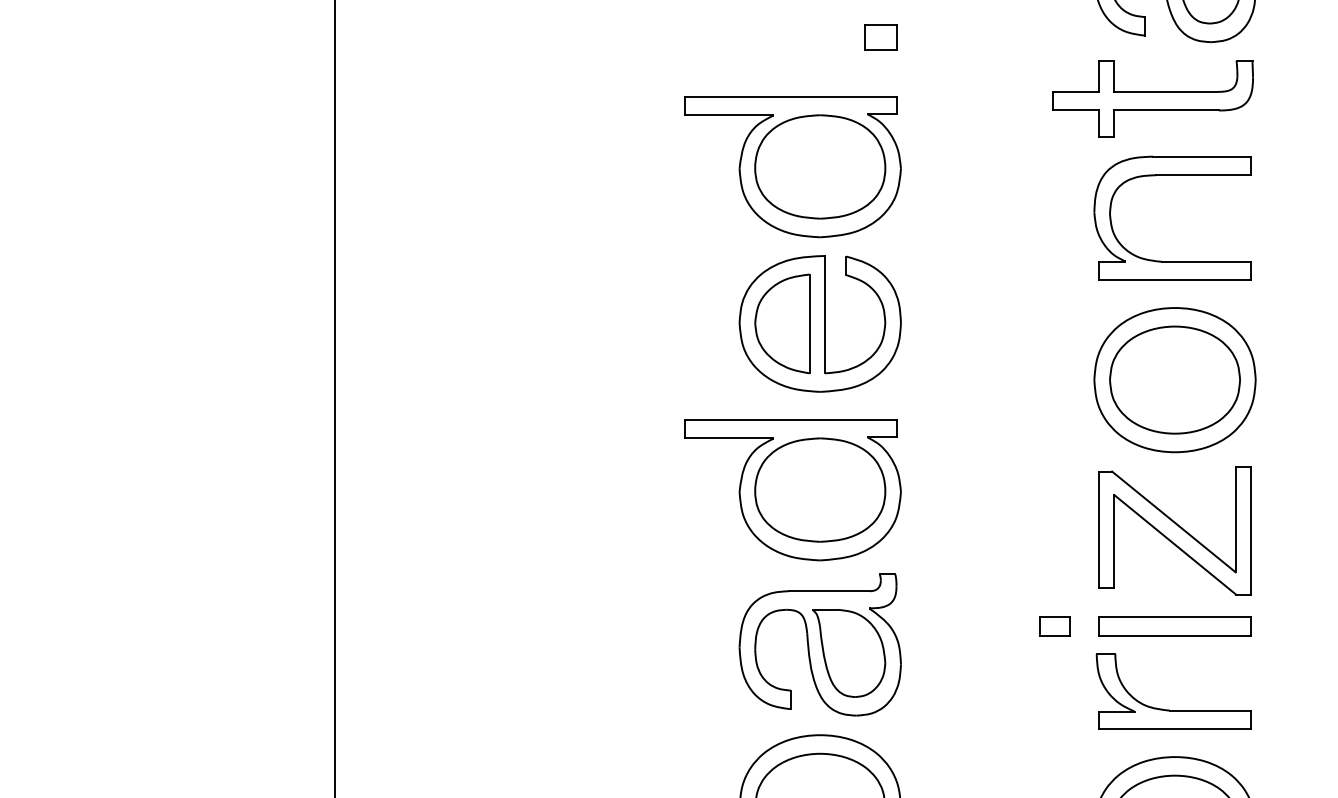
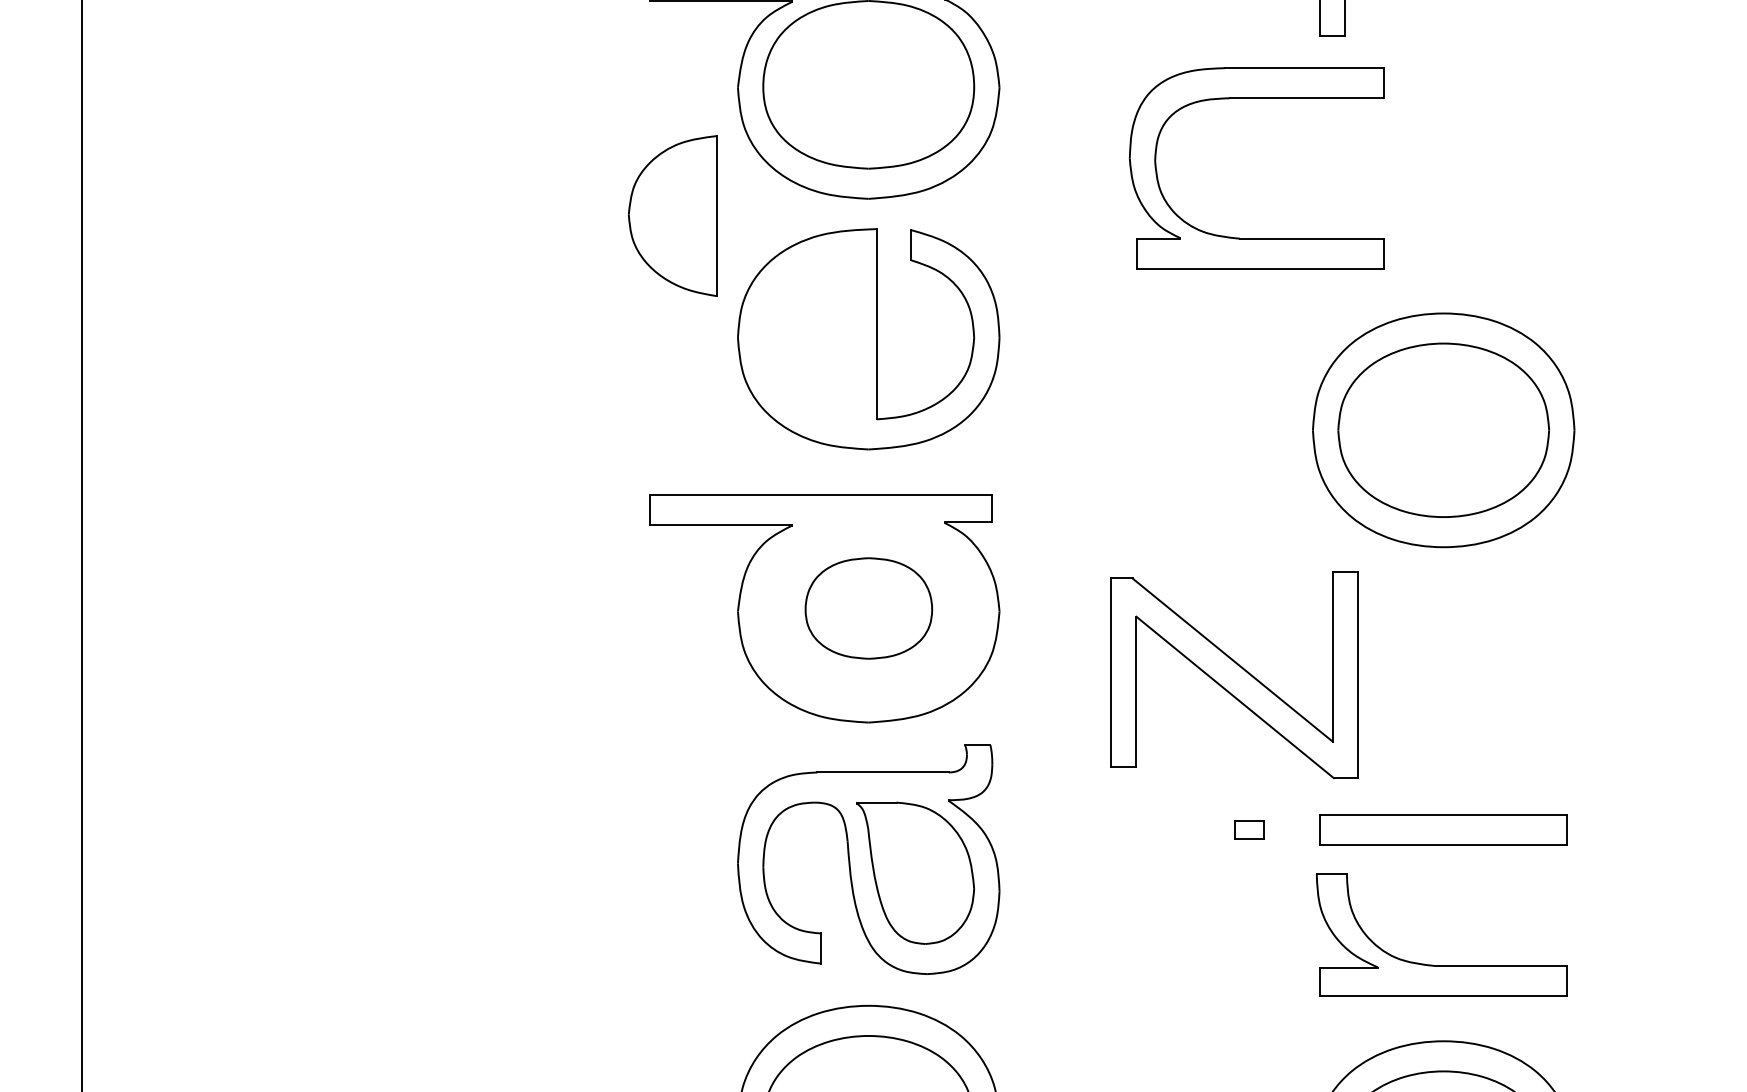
part: (1172, 175) -> (1256, 98), moved
part: (782, 323) -> (673, 215), moved
part: (820, 489) -> (869, 607), size x0.6
part: (1174, 530) -> (1233, 674), moved
part: (1054, 626) -> (1248, 829), size x0.6

